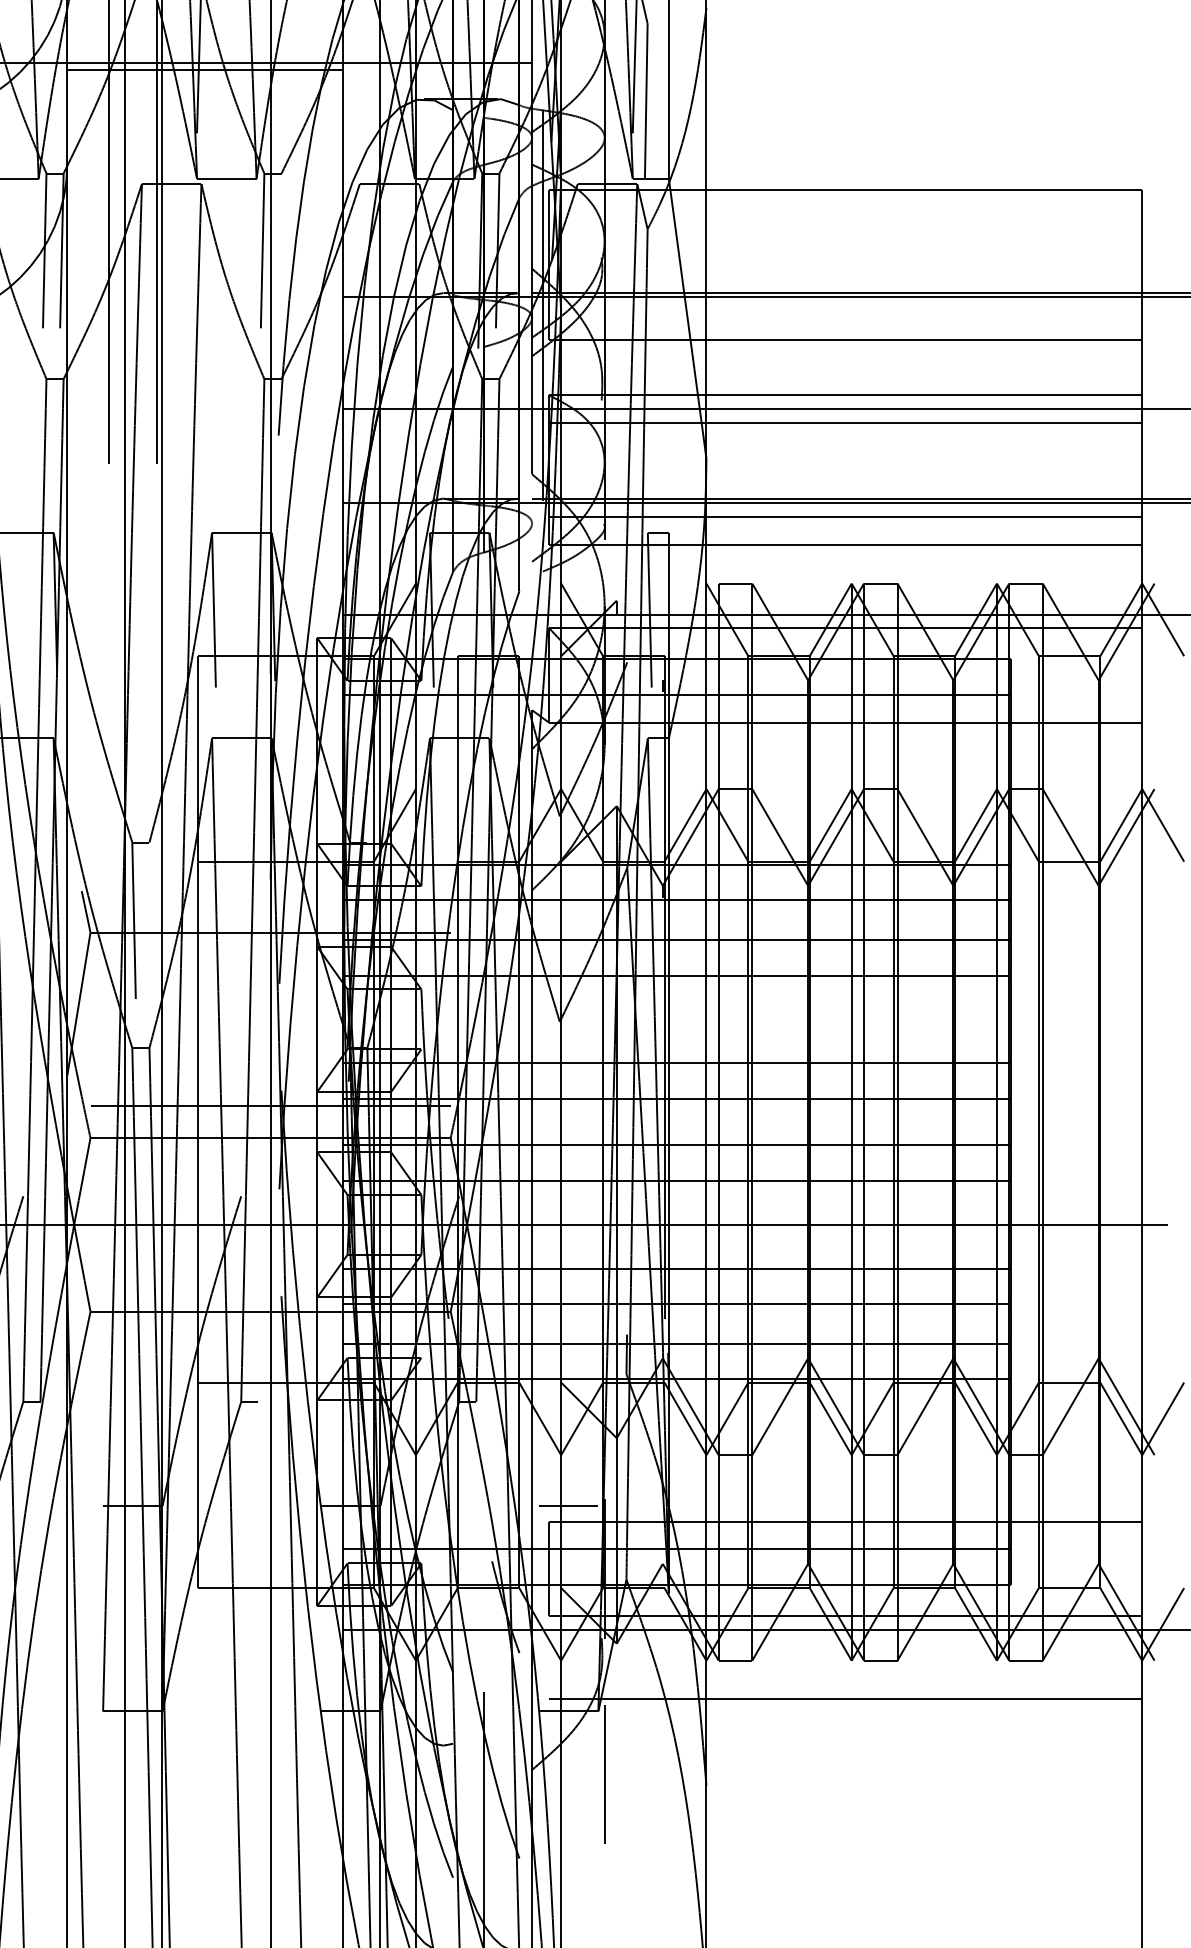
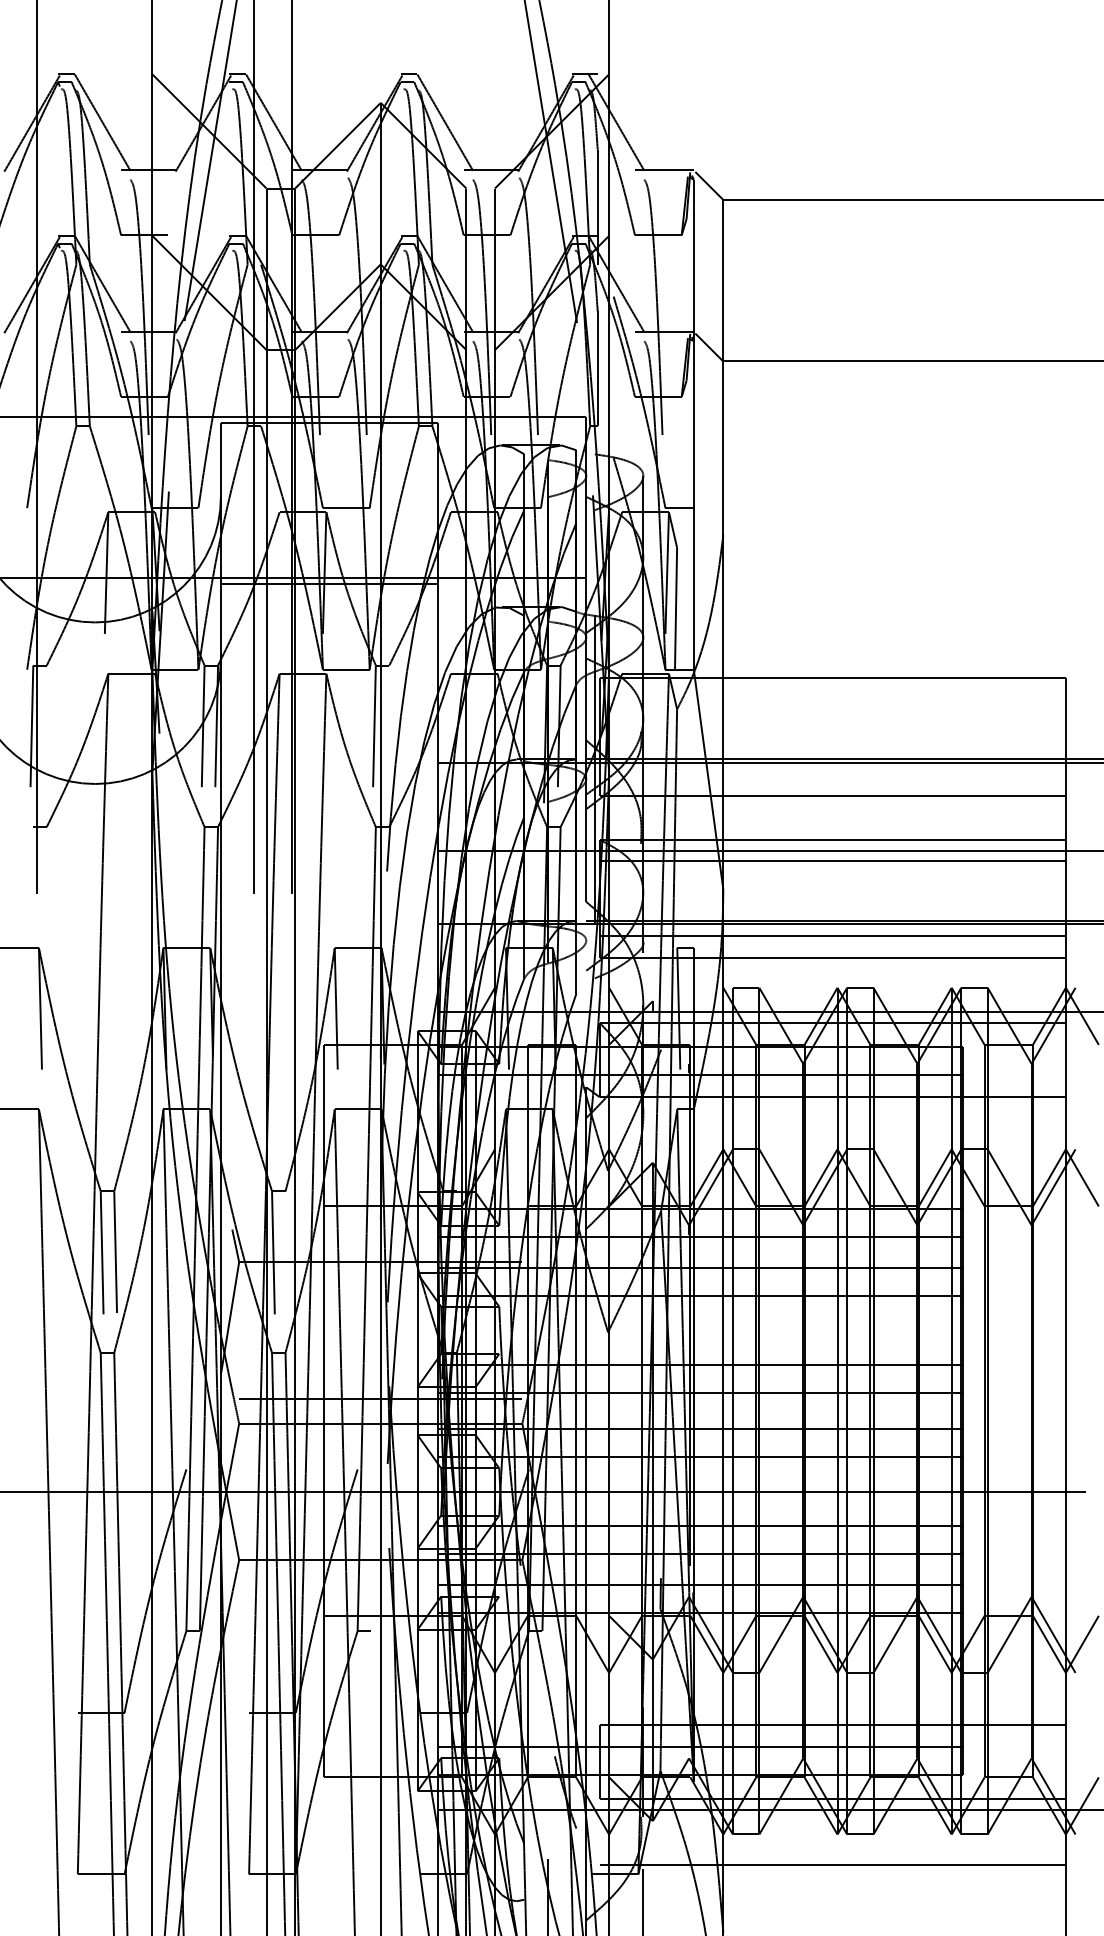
line: (567, 1505) -> (614, 1712), removed

